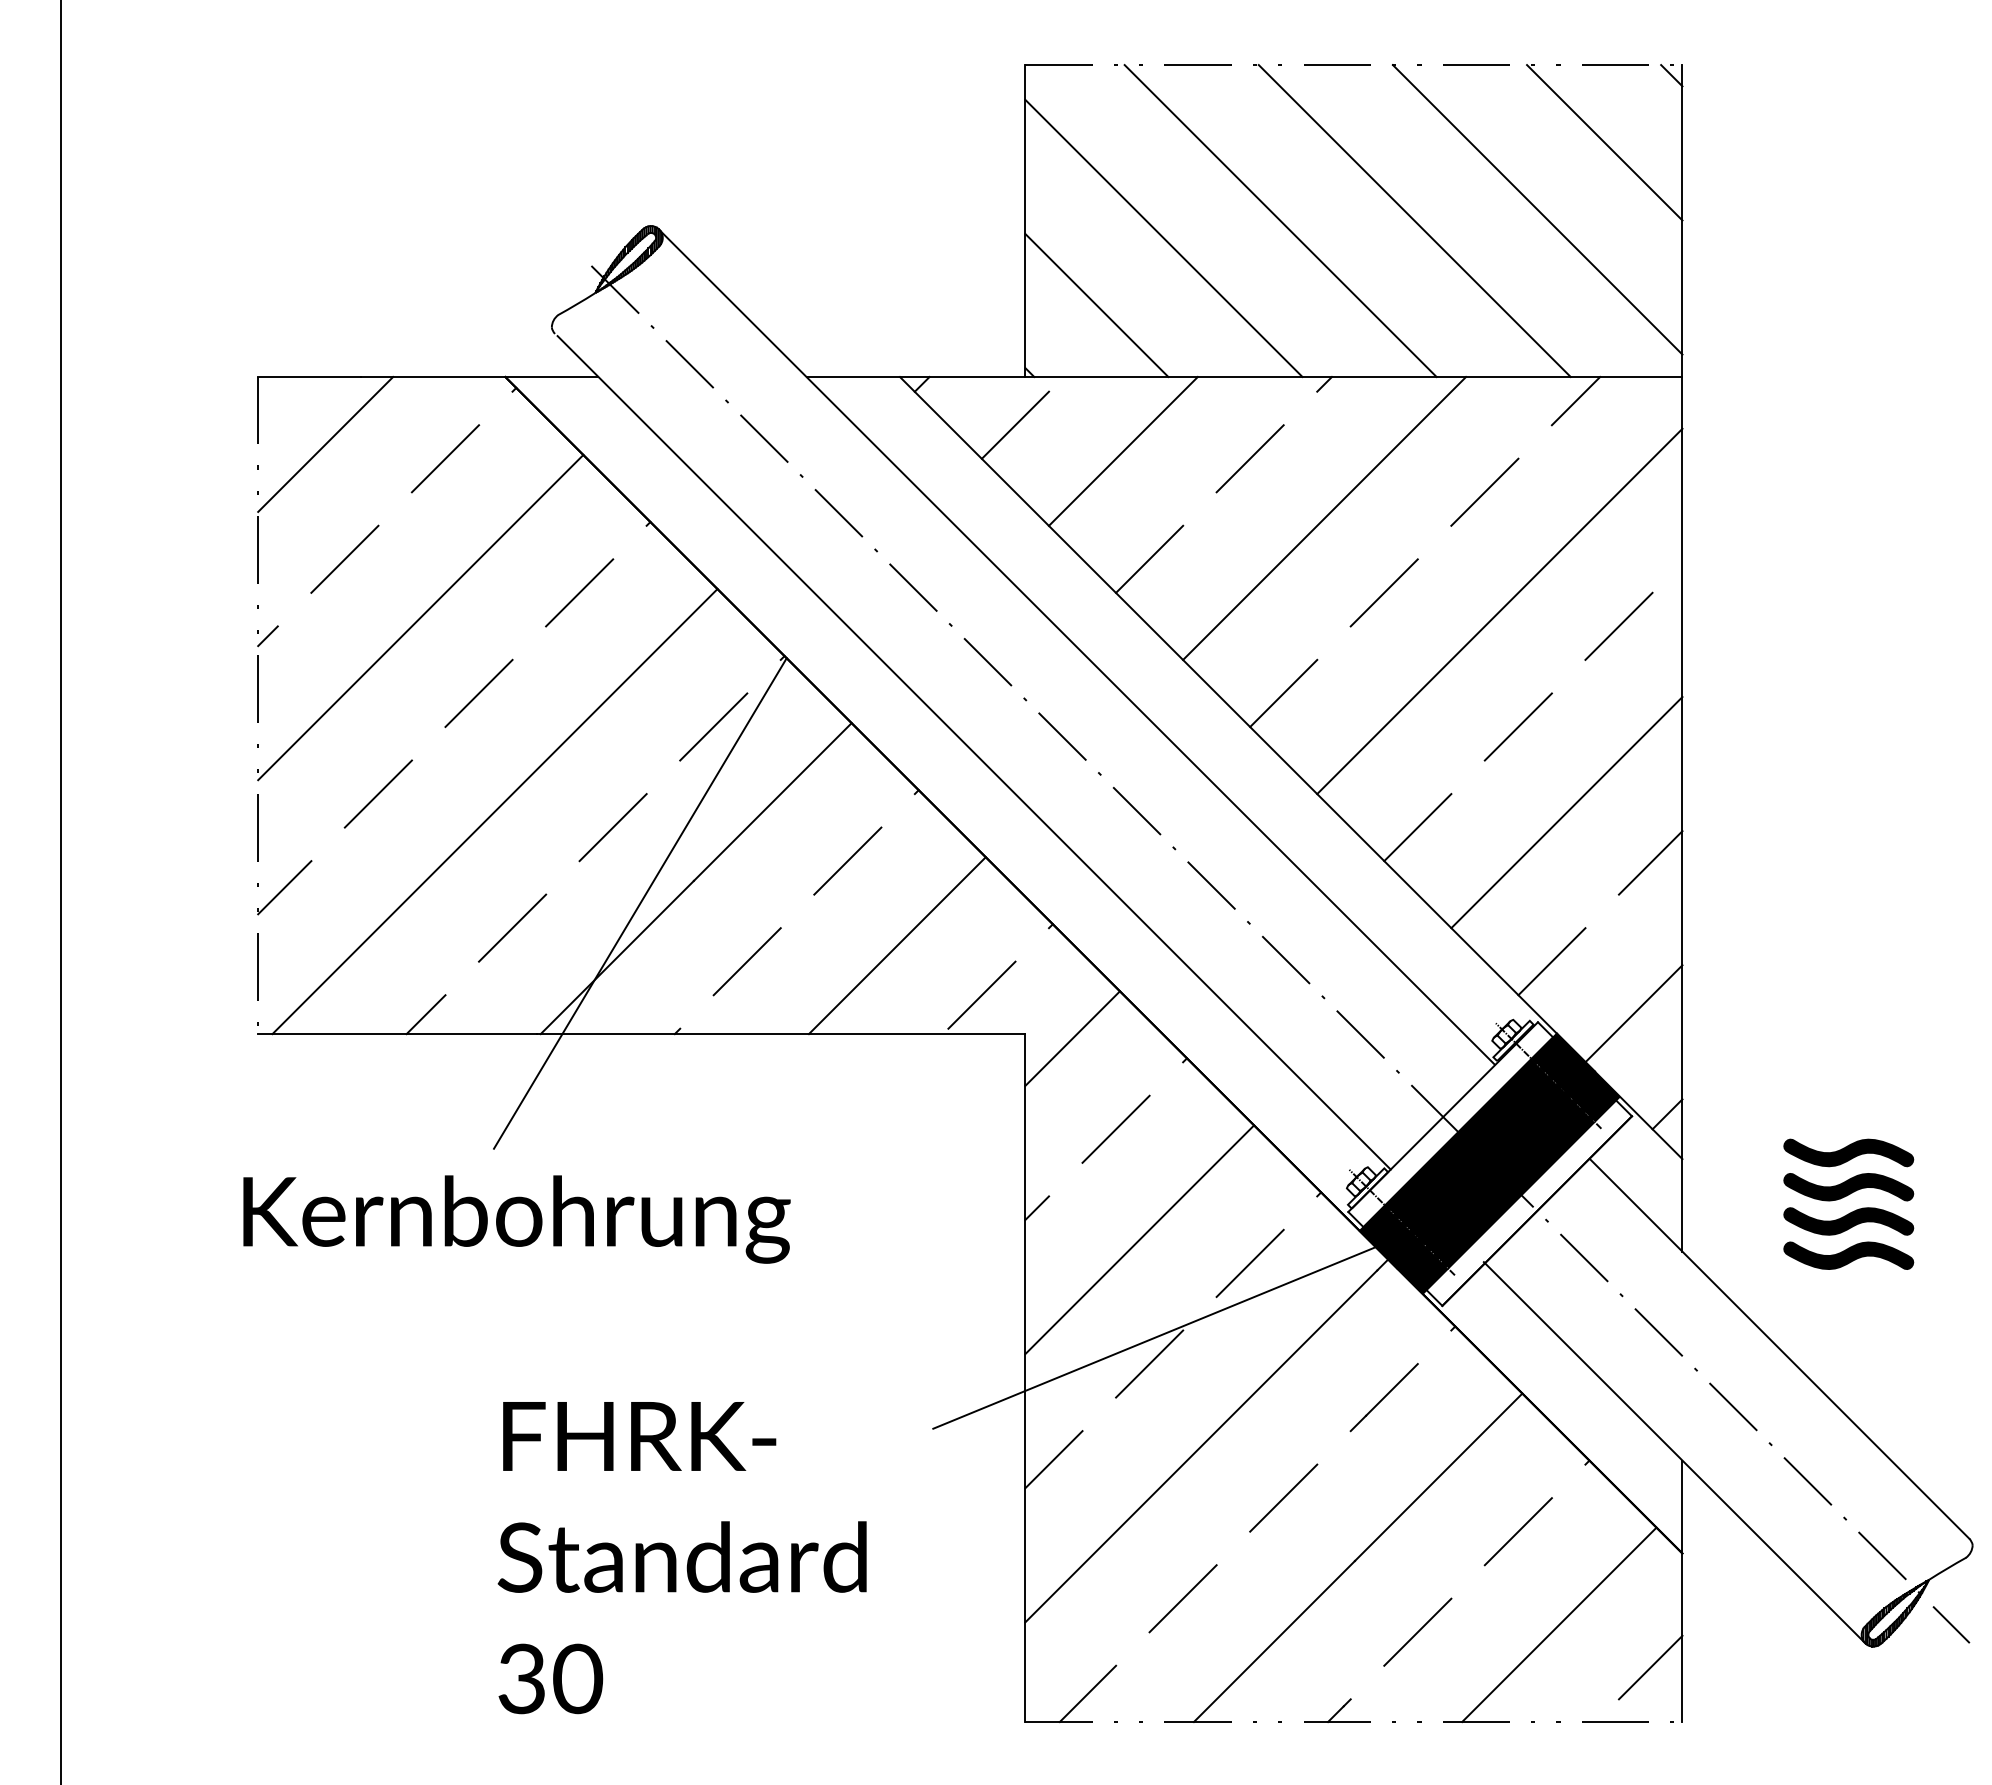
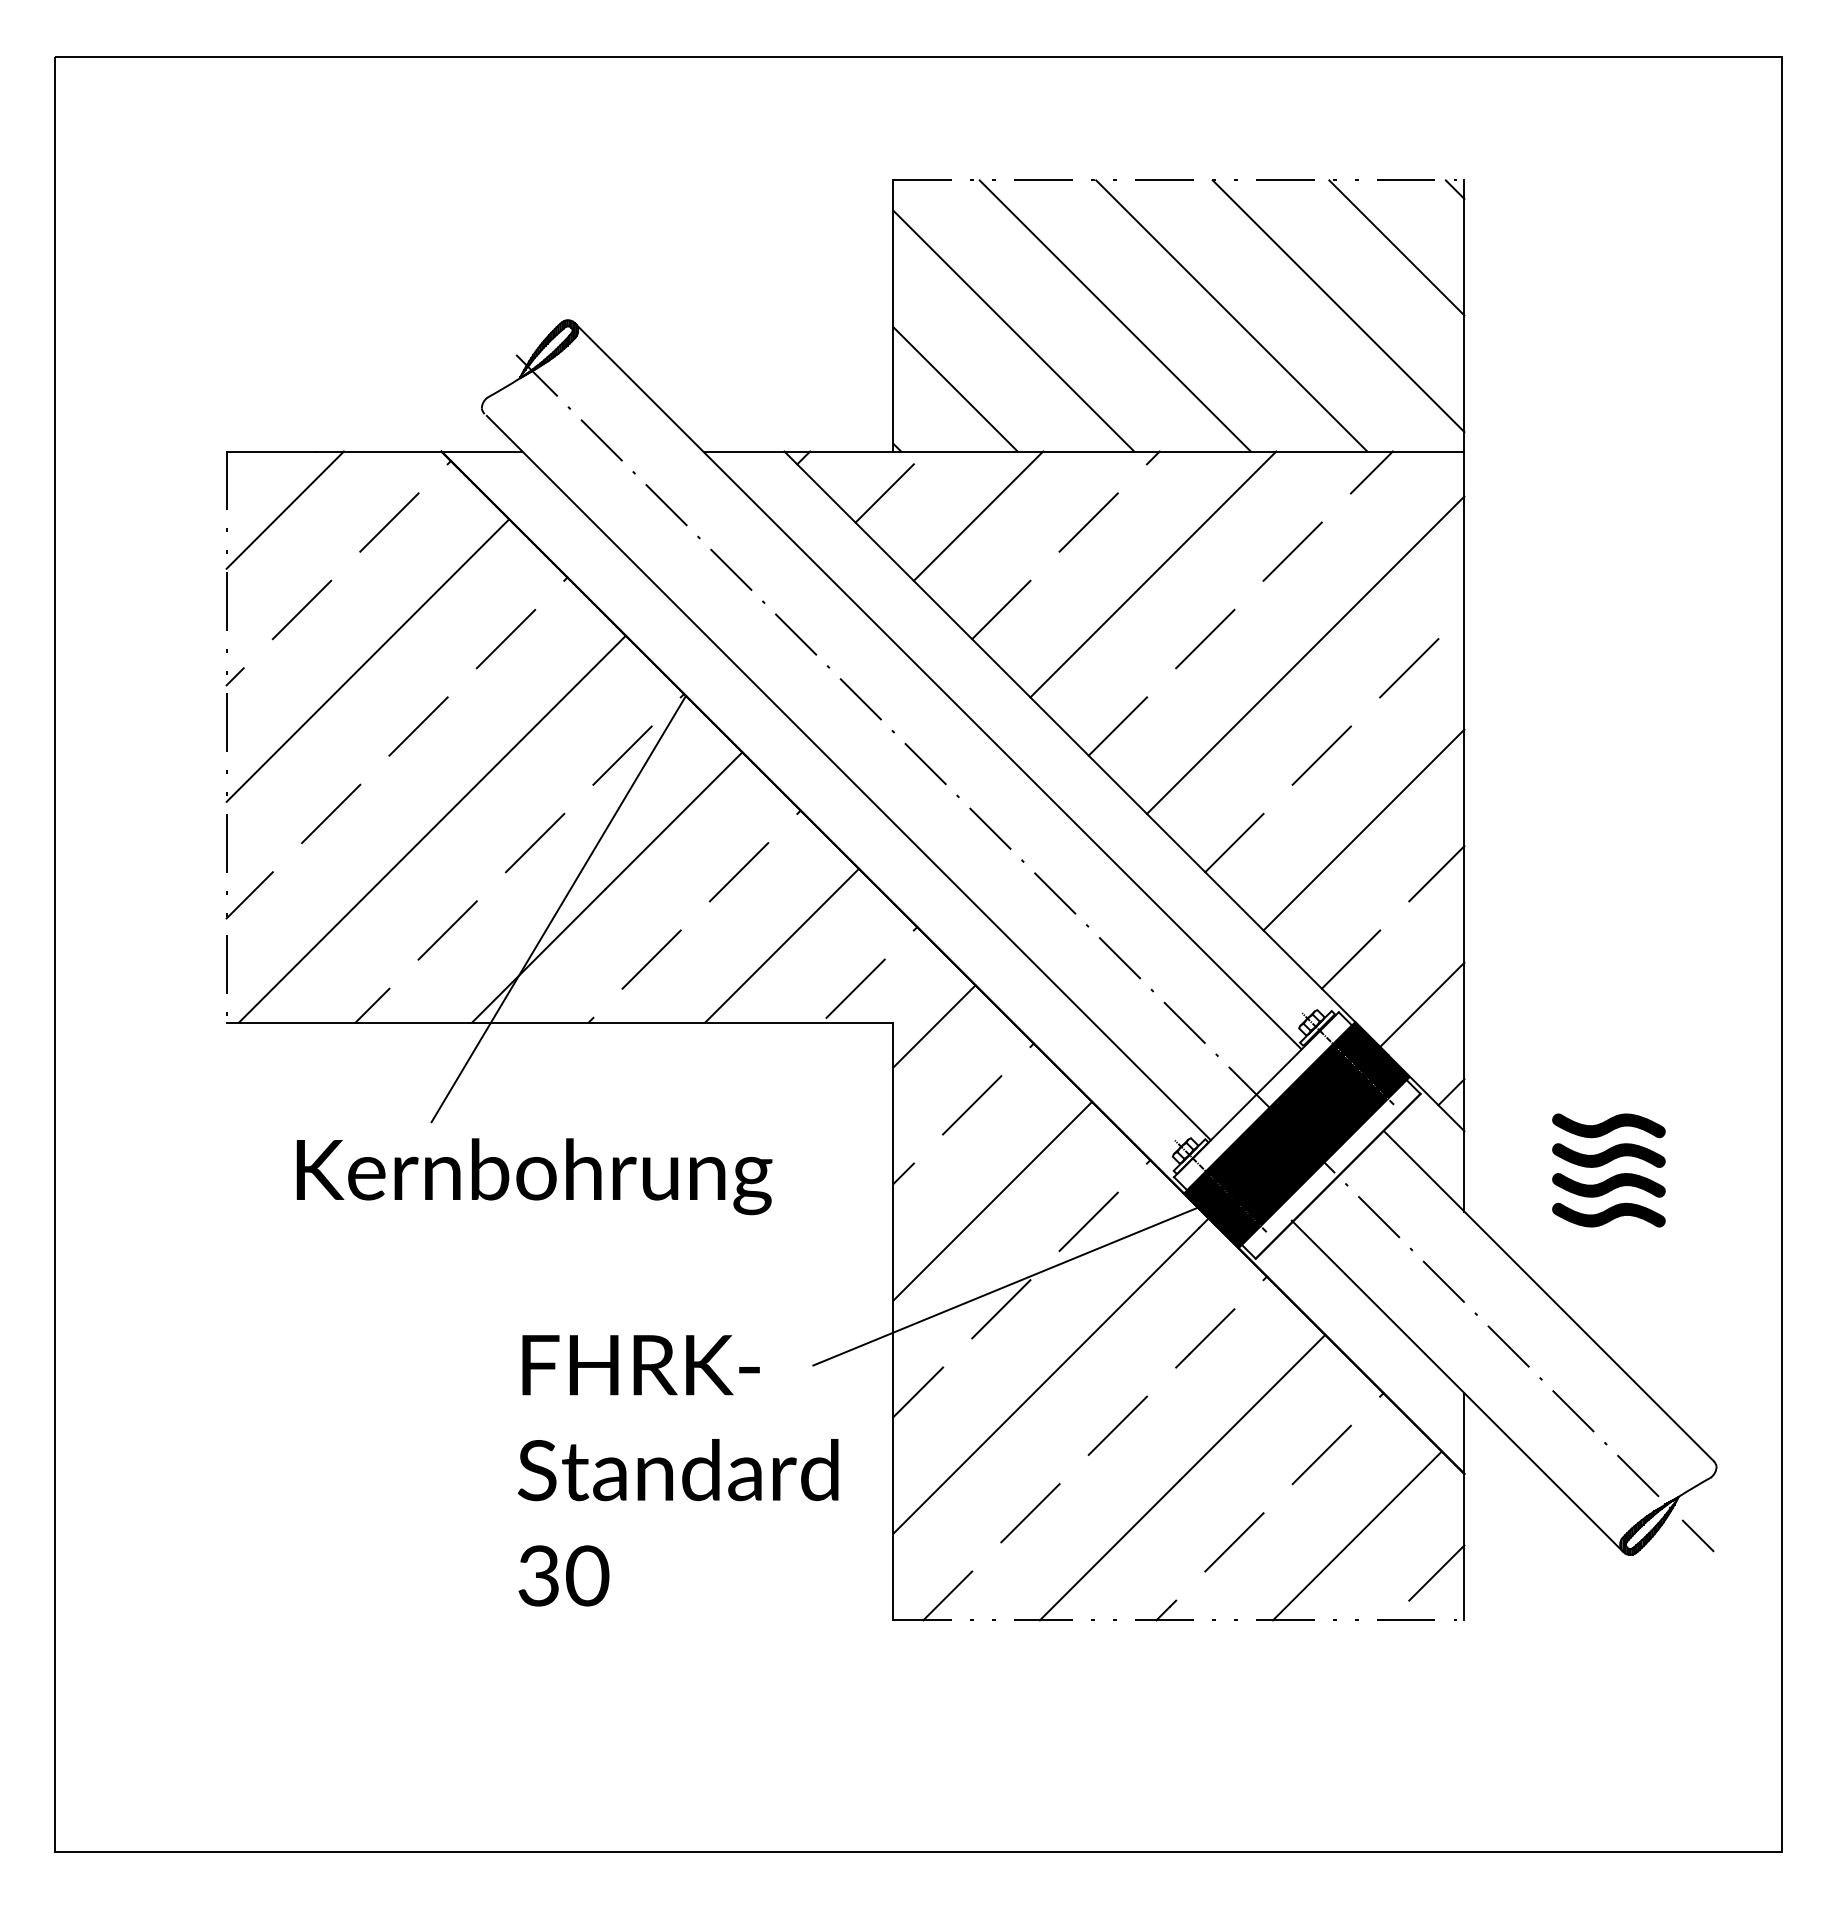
text: (554, 1444) -> (567, 1372), moved

